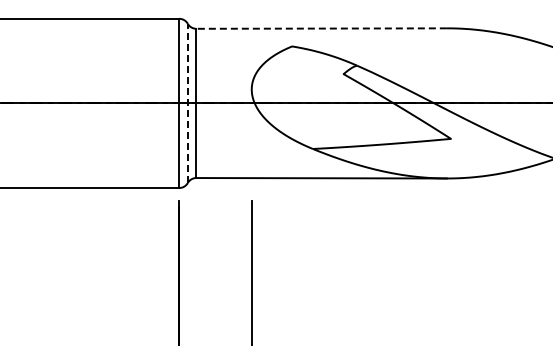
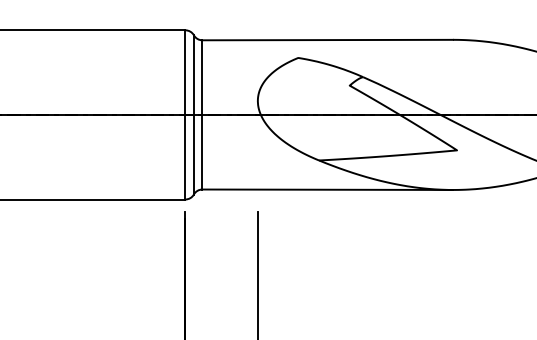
line: (321, 28) -> (327, 39), dashed -> solid
line: (187, 103) -> (193, 114), dashed -> solid

